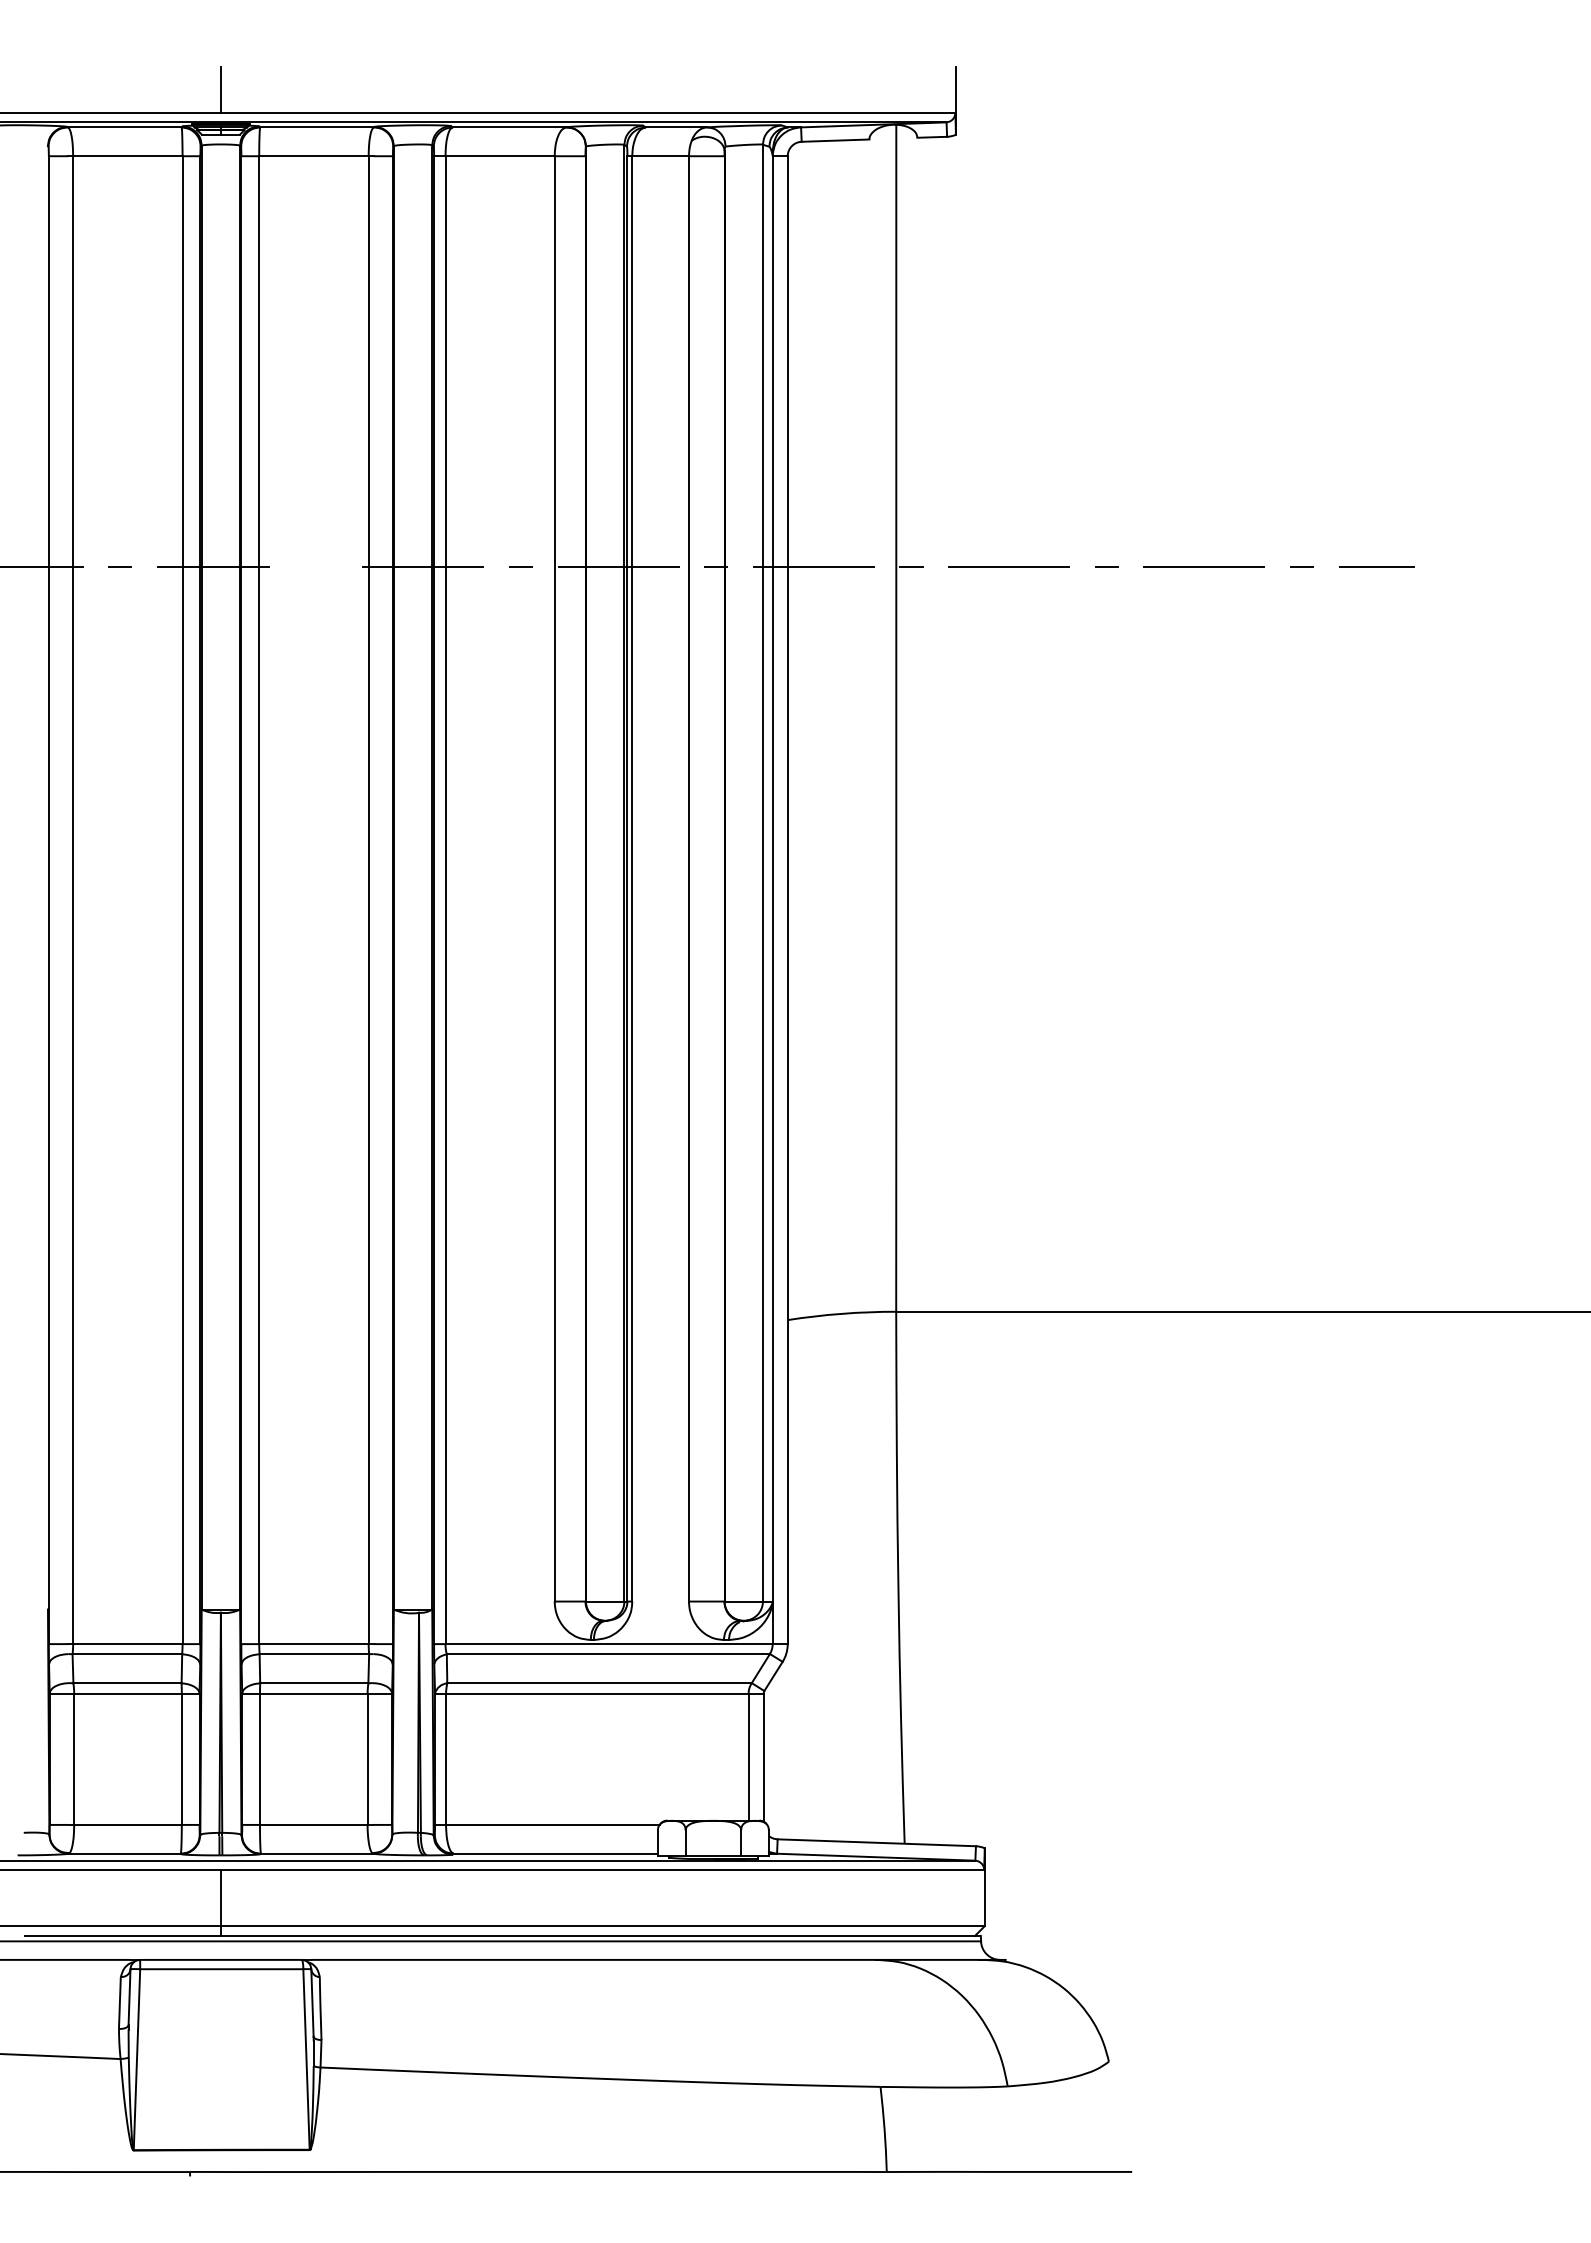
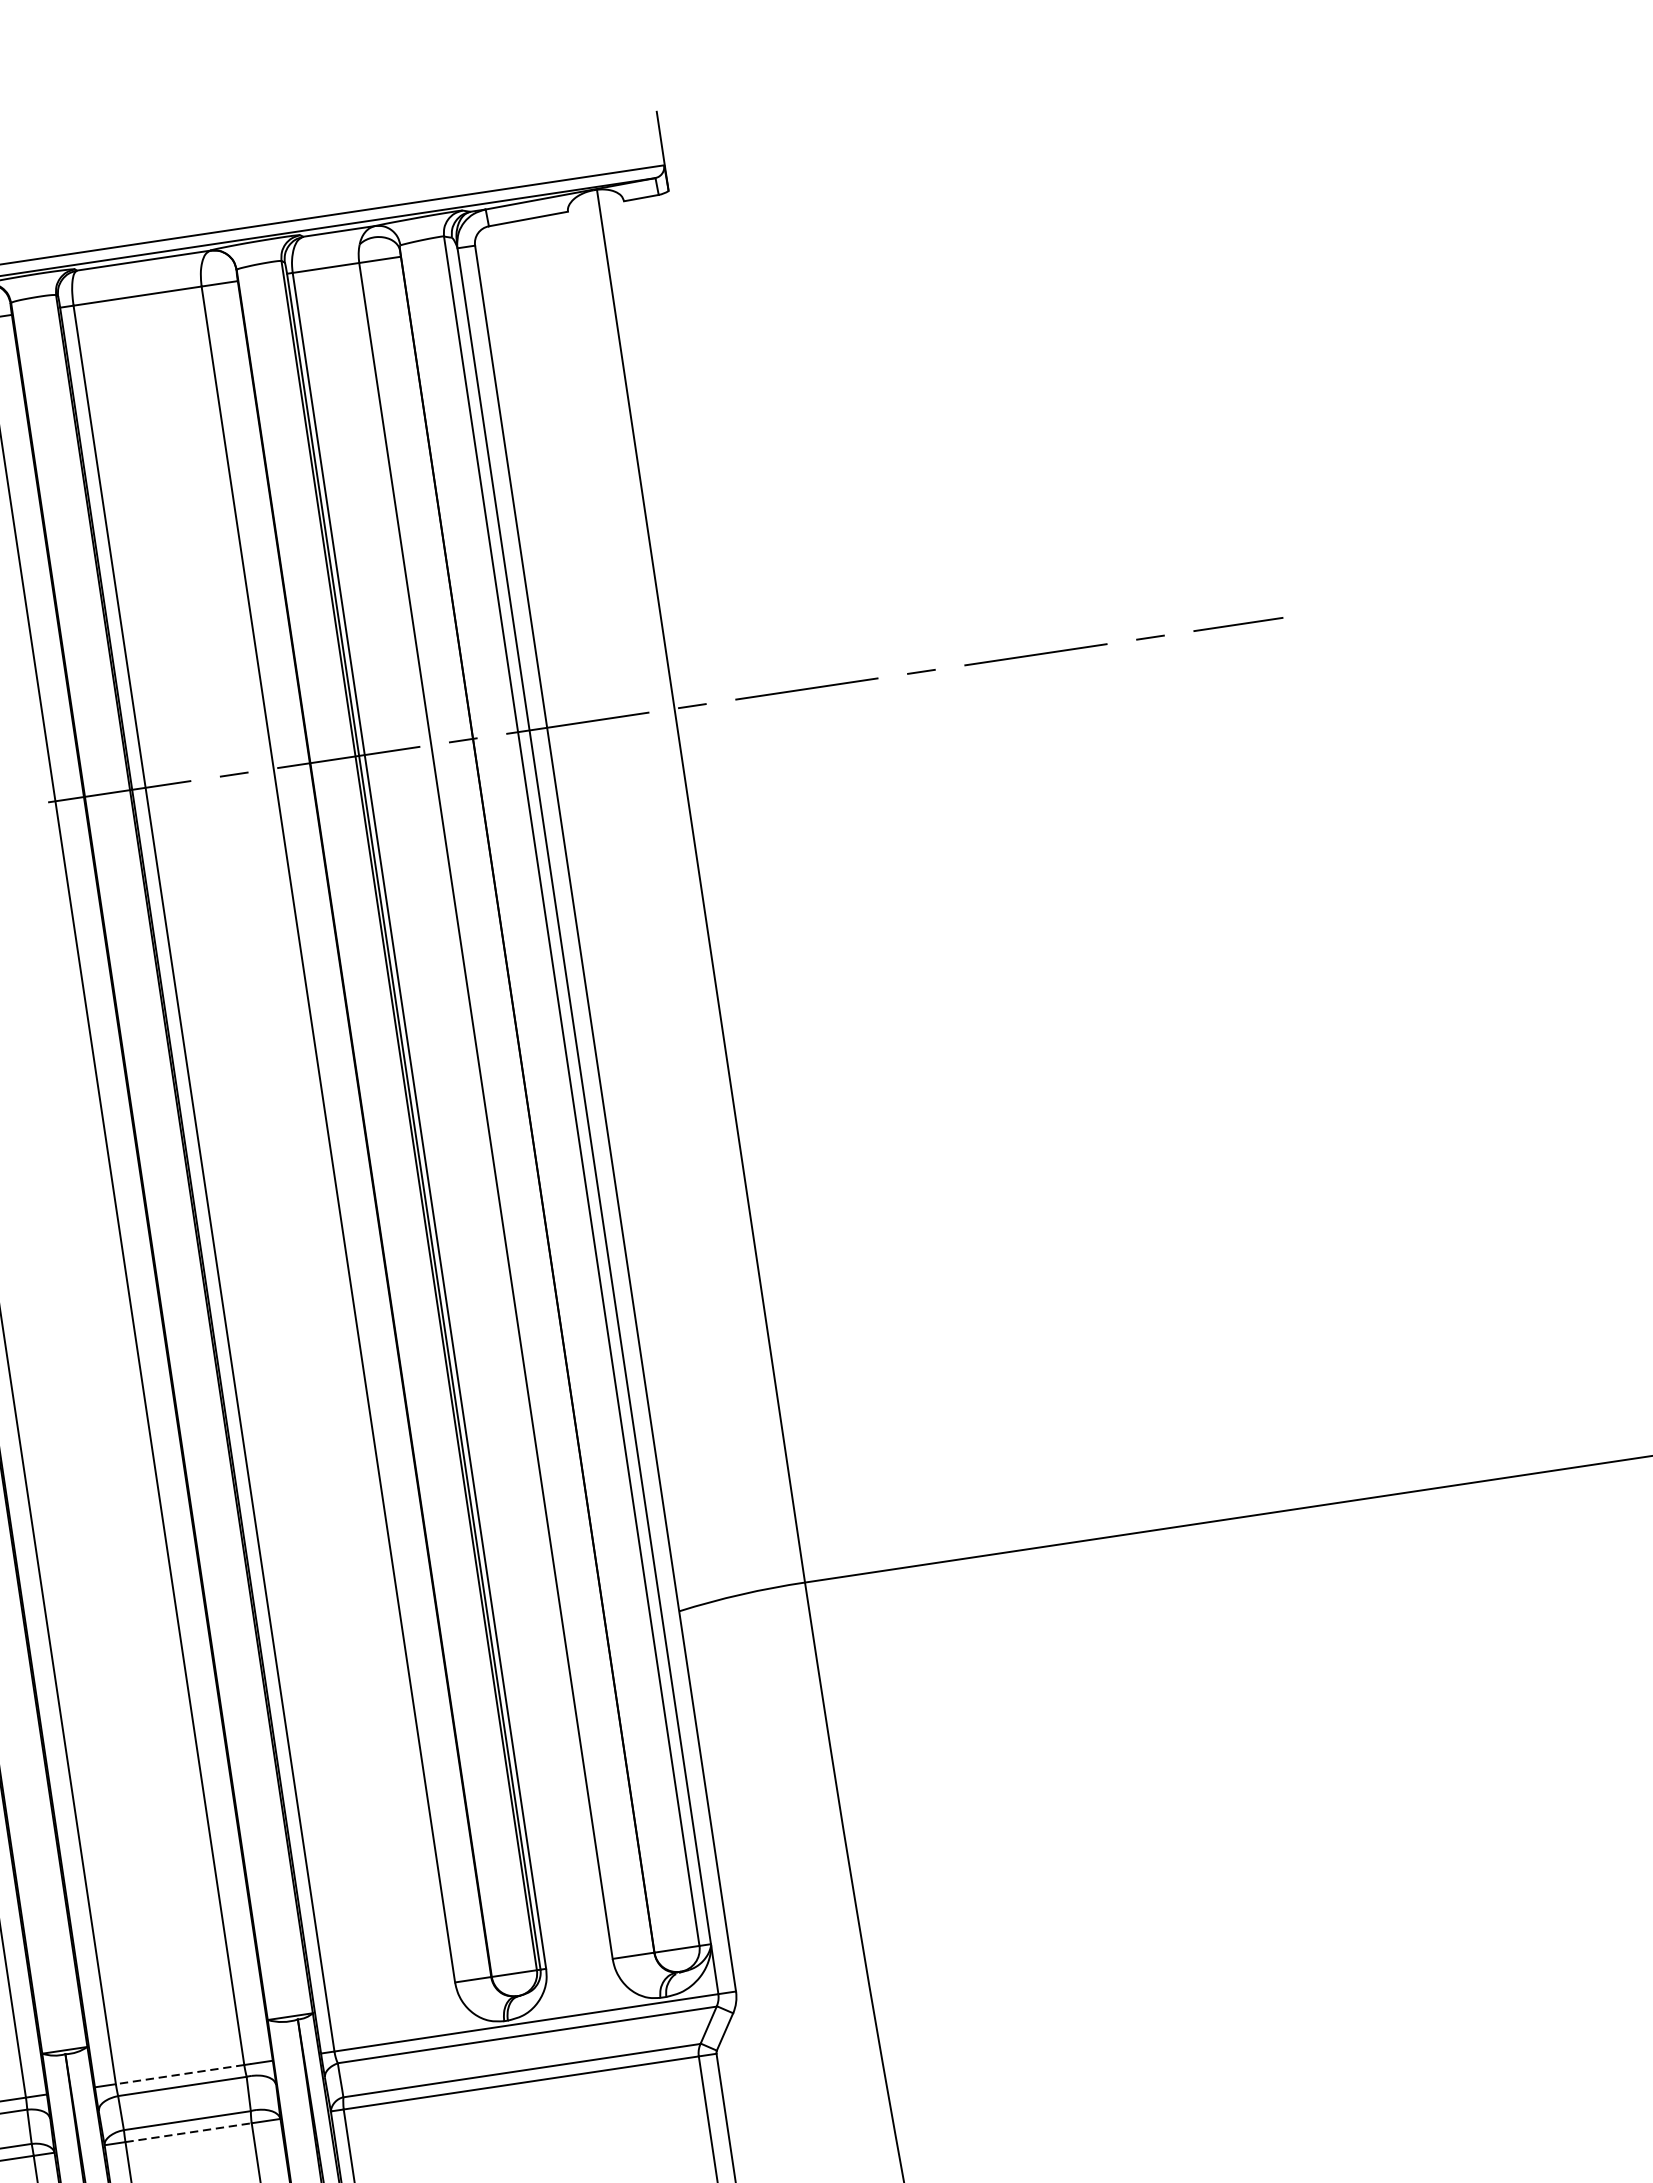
line: (313, 1644) -> (179, 2075), solid -> dashed
line: (313, 1693) -> (188, 2132), solid -> dashed

